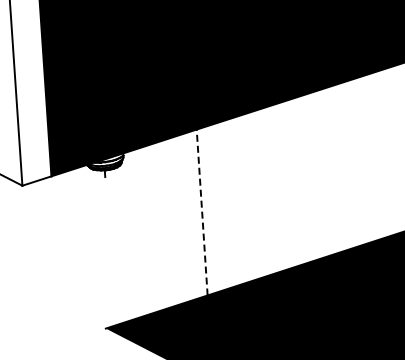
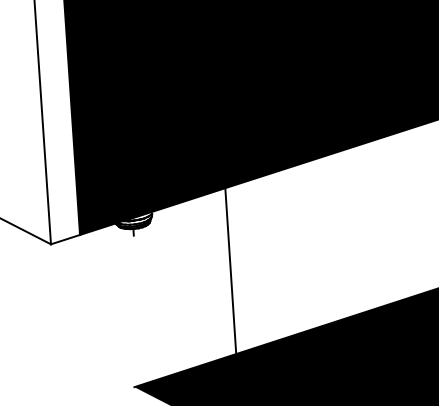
line: (201, 211) -> (230, 270), dashed -> solid

